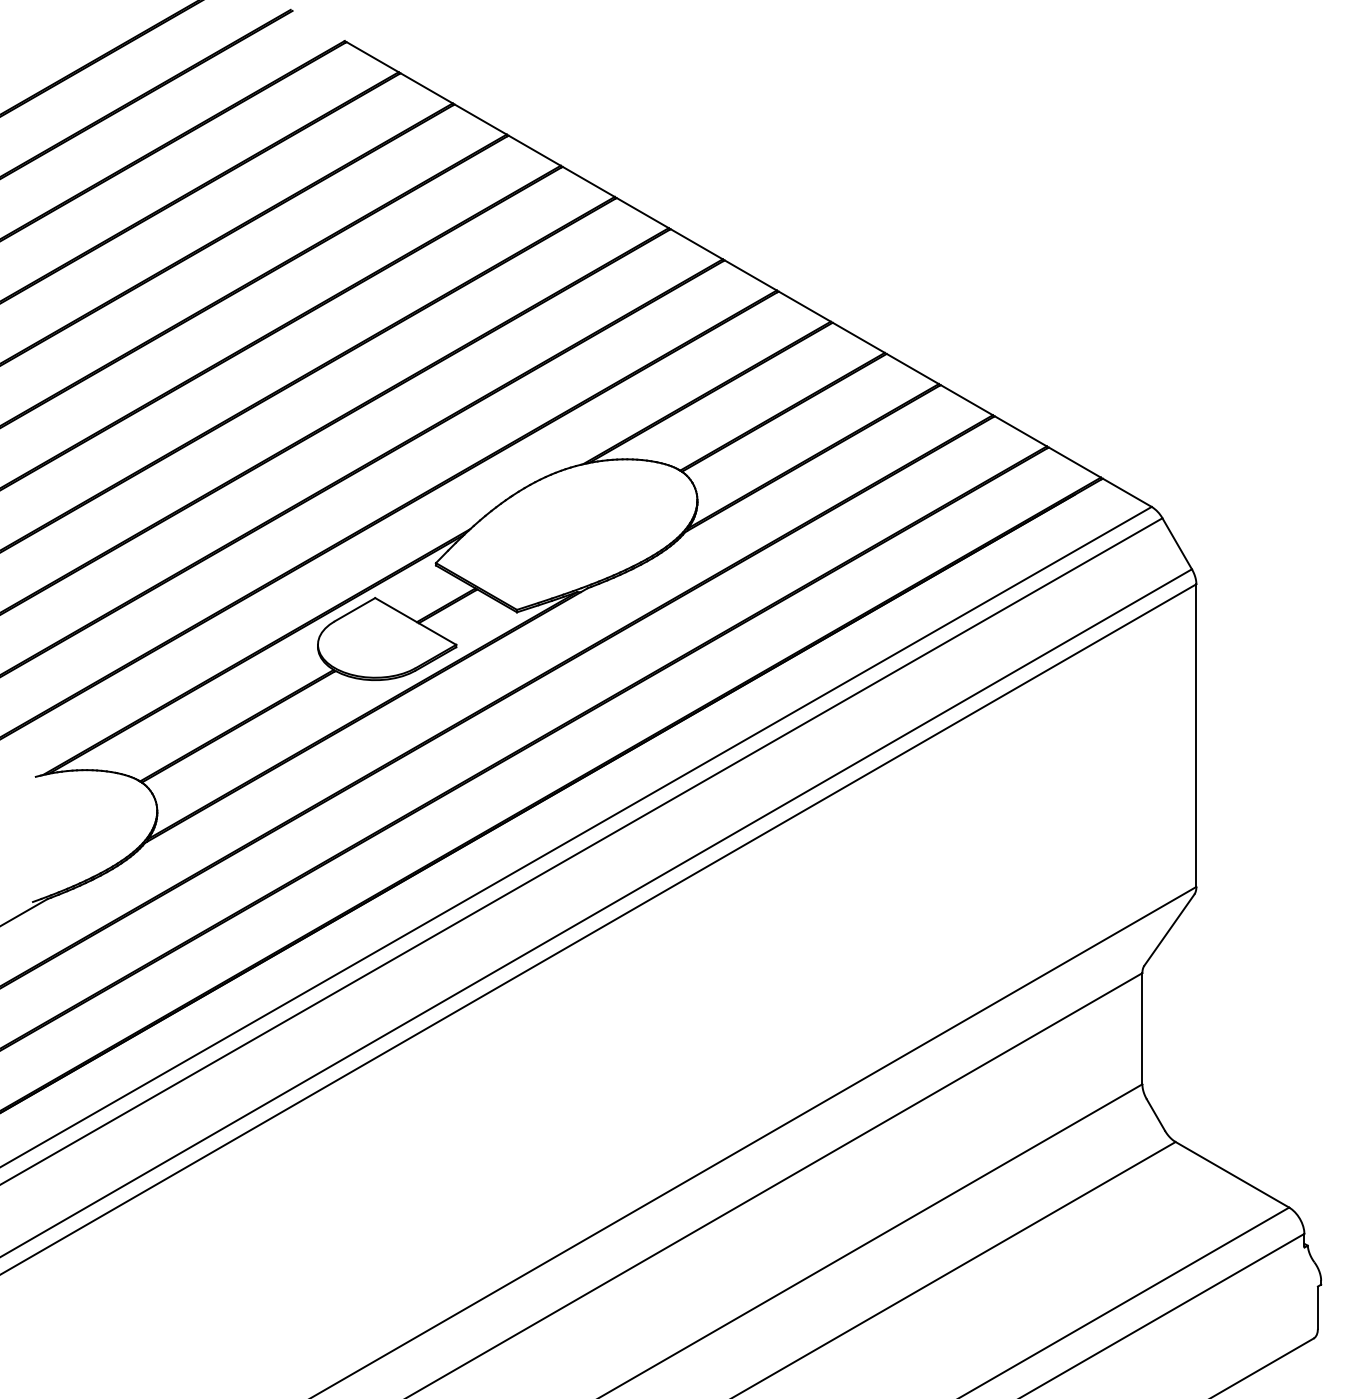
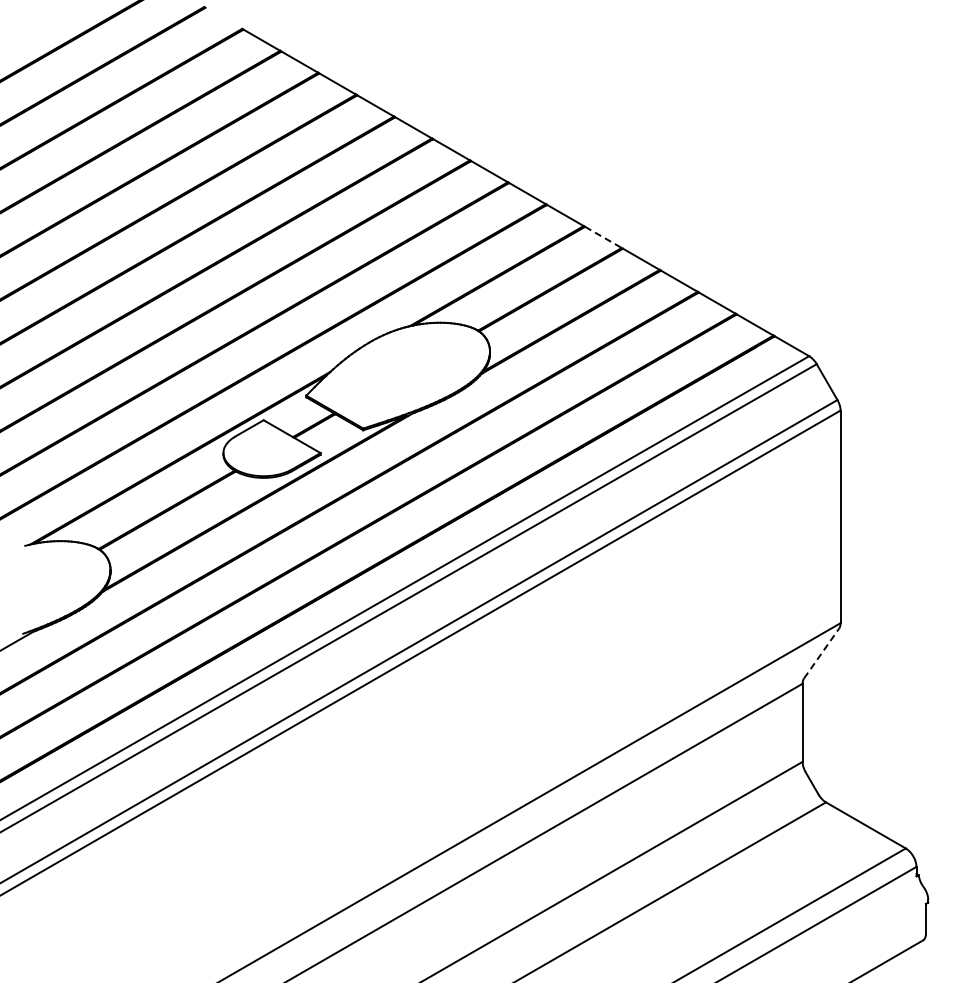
line: (858, 337) -> (603, 237), solid -> dashed
line: (1169, 930) -> (821, 653), solid -> dashed

